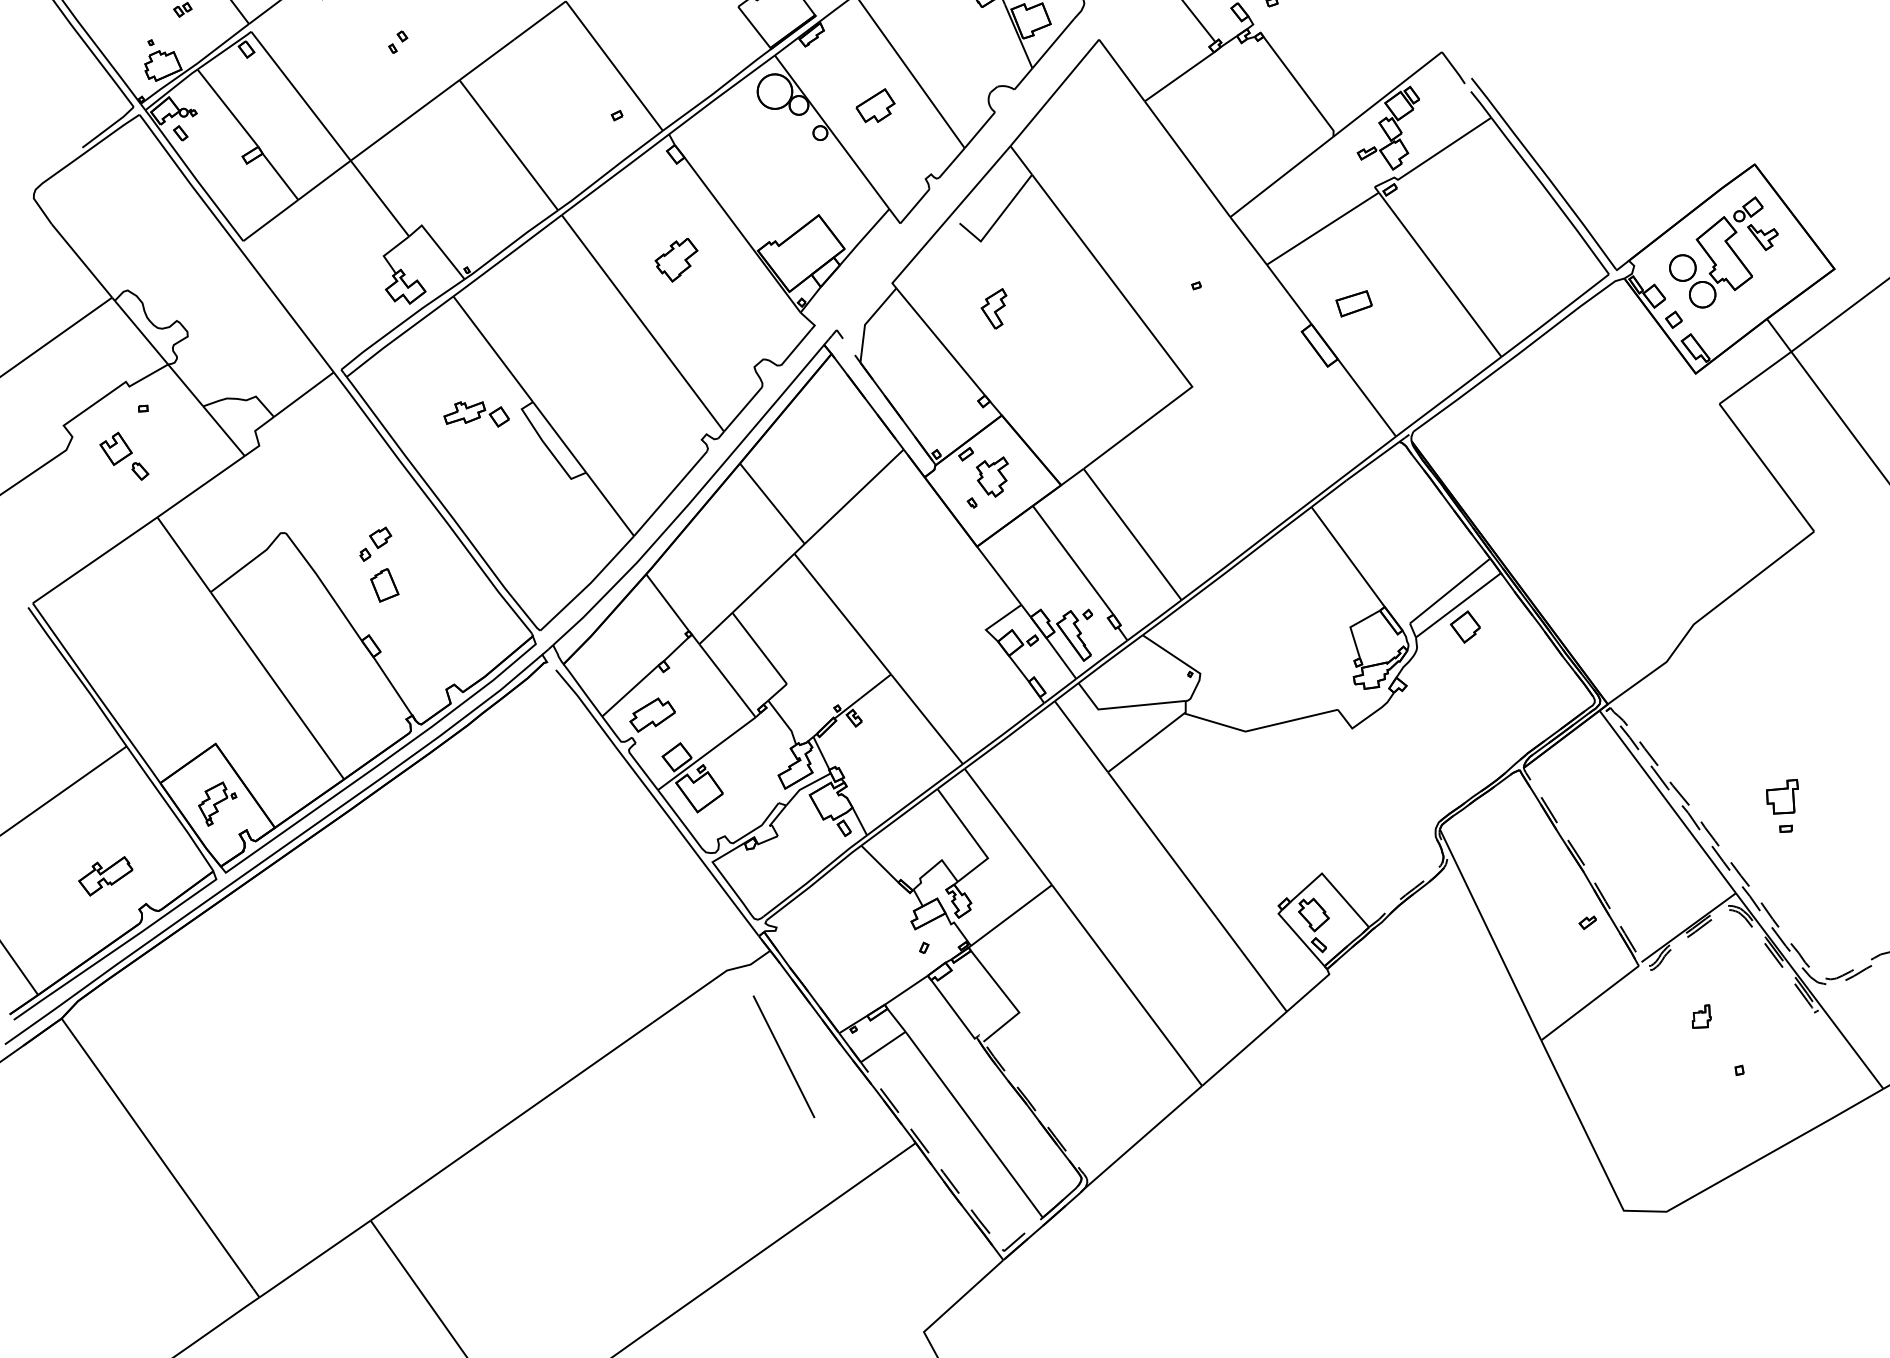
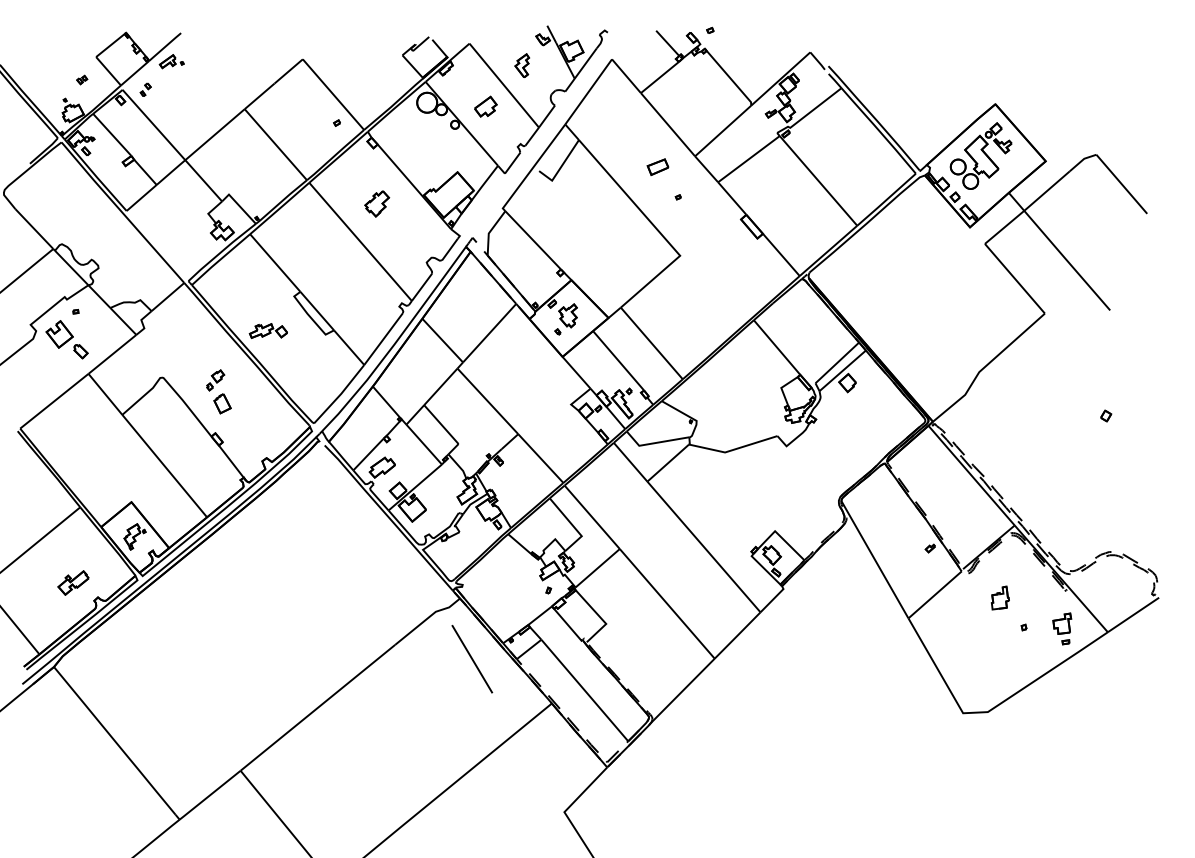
part: (397, 41) -> (145, 89), moved
part: (1353, 302) -> (657, 166), moved
part: (992, 307) -> (521, 65), moved
part: (475, 412) -> (267, 330), moved
part: (123, 455) -> (66, 339), size x1.43
part: (1781, 804) -> (1062, 628), moved
part: (1700, 1015) -> (999, 597), size x1.67

